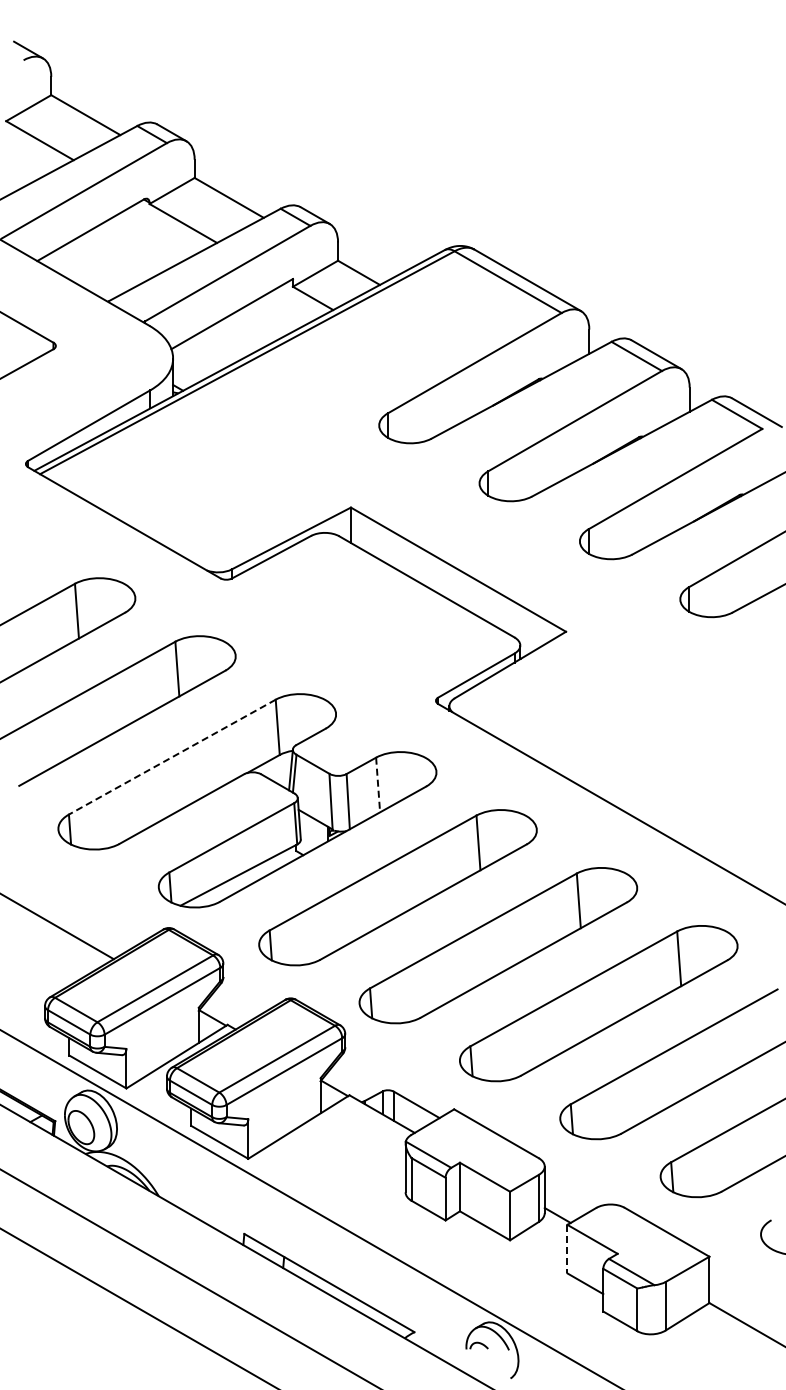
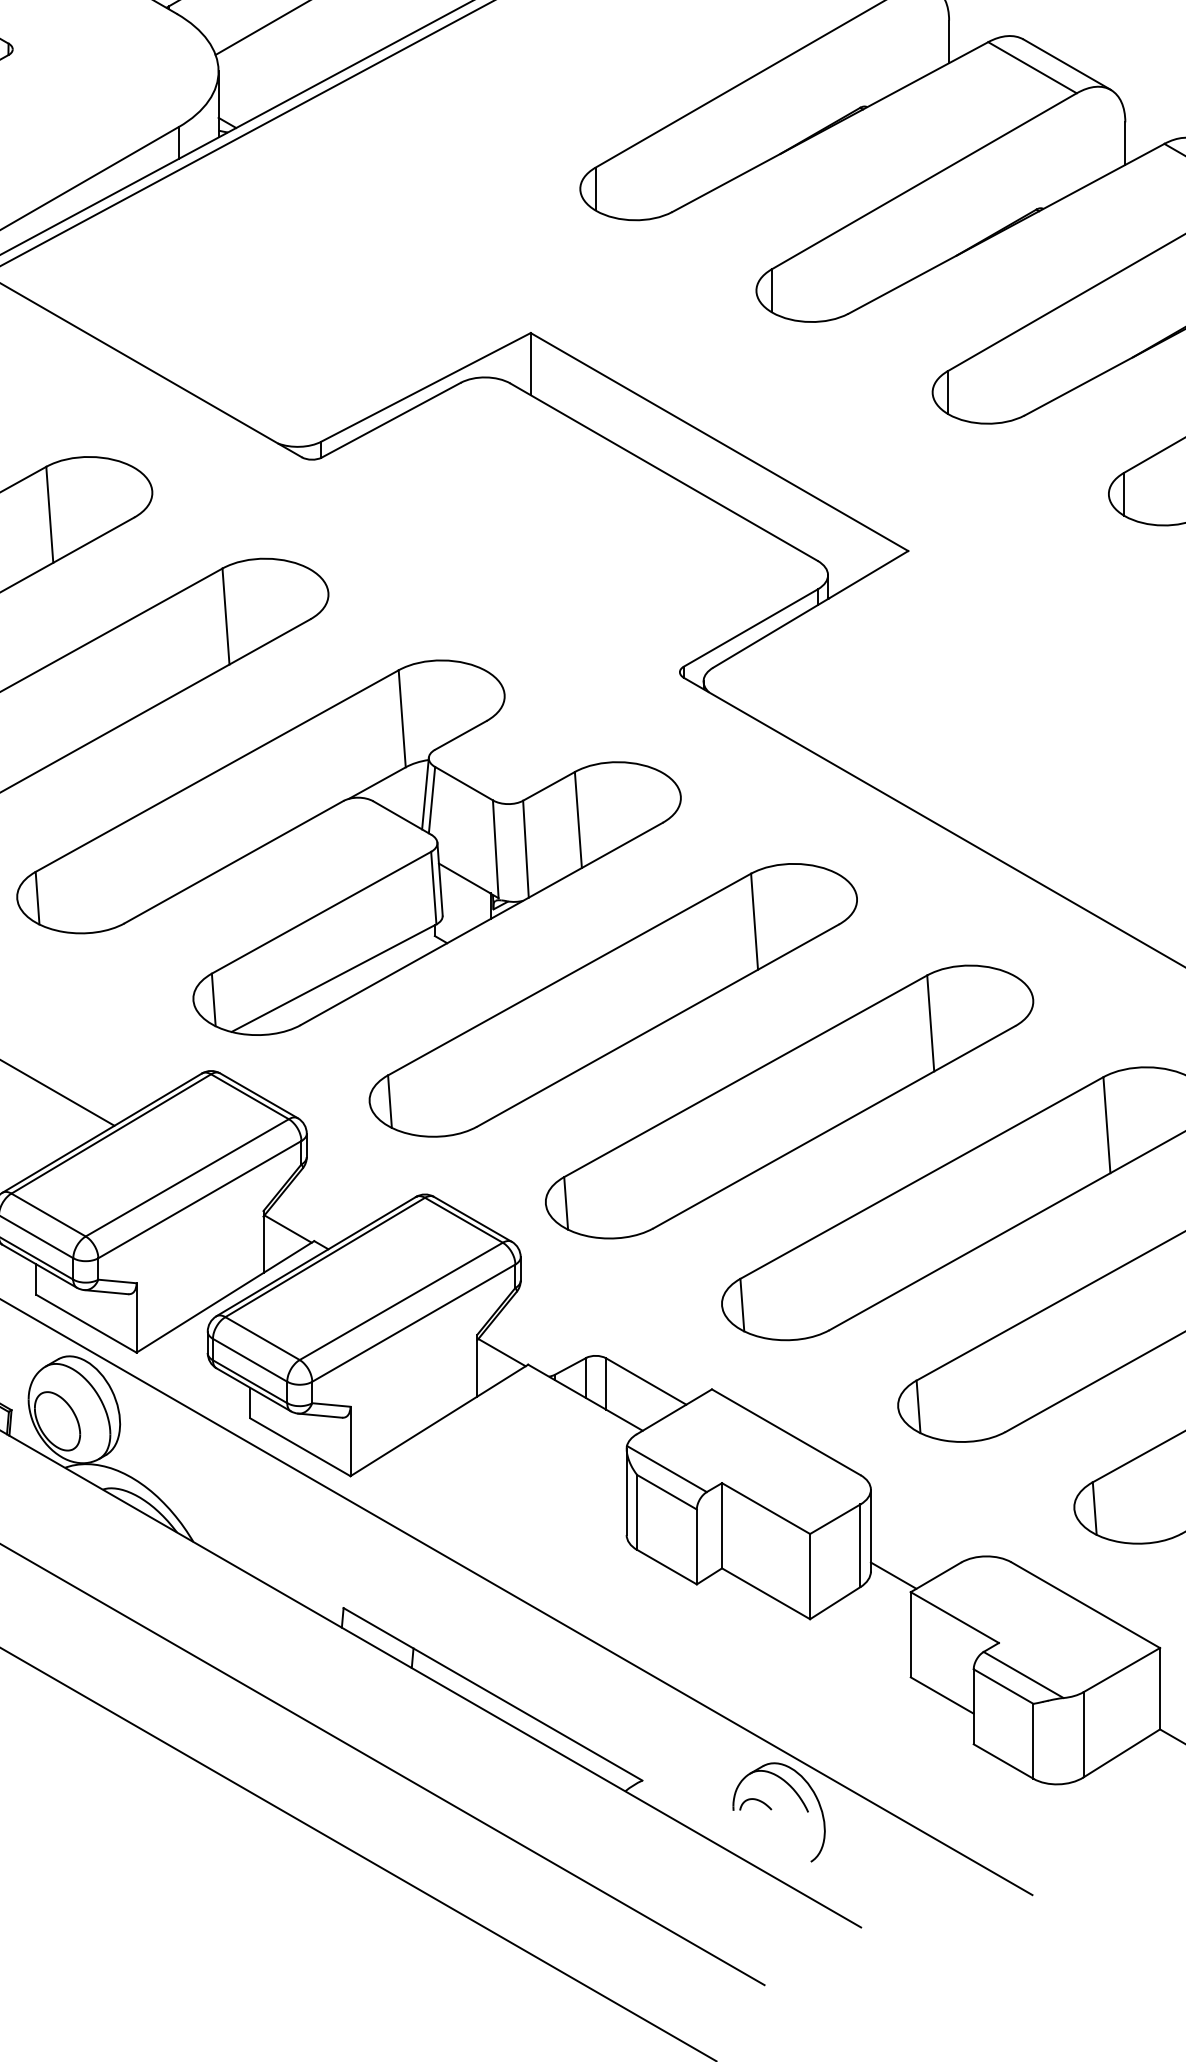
line: (171, 757) -> (215, 771), dashed -> solid
line: (378, 785) -> (579, 820), dashed -> solid
line: (567, 1249) -> (910, 1635), dashed -> solid

